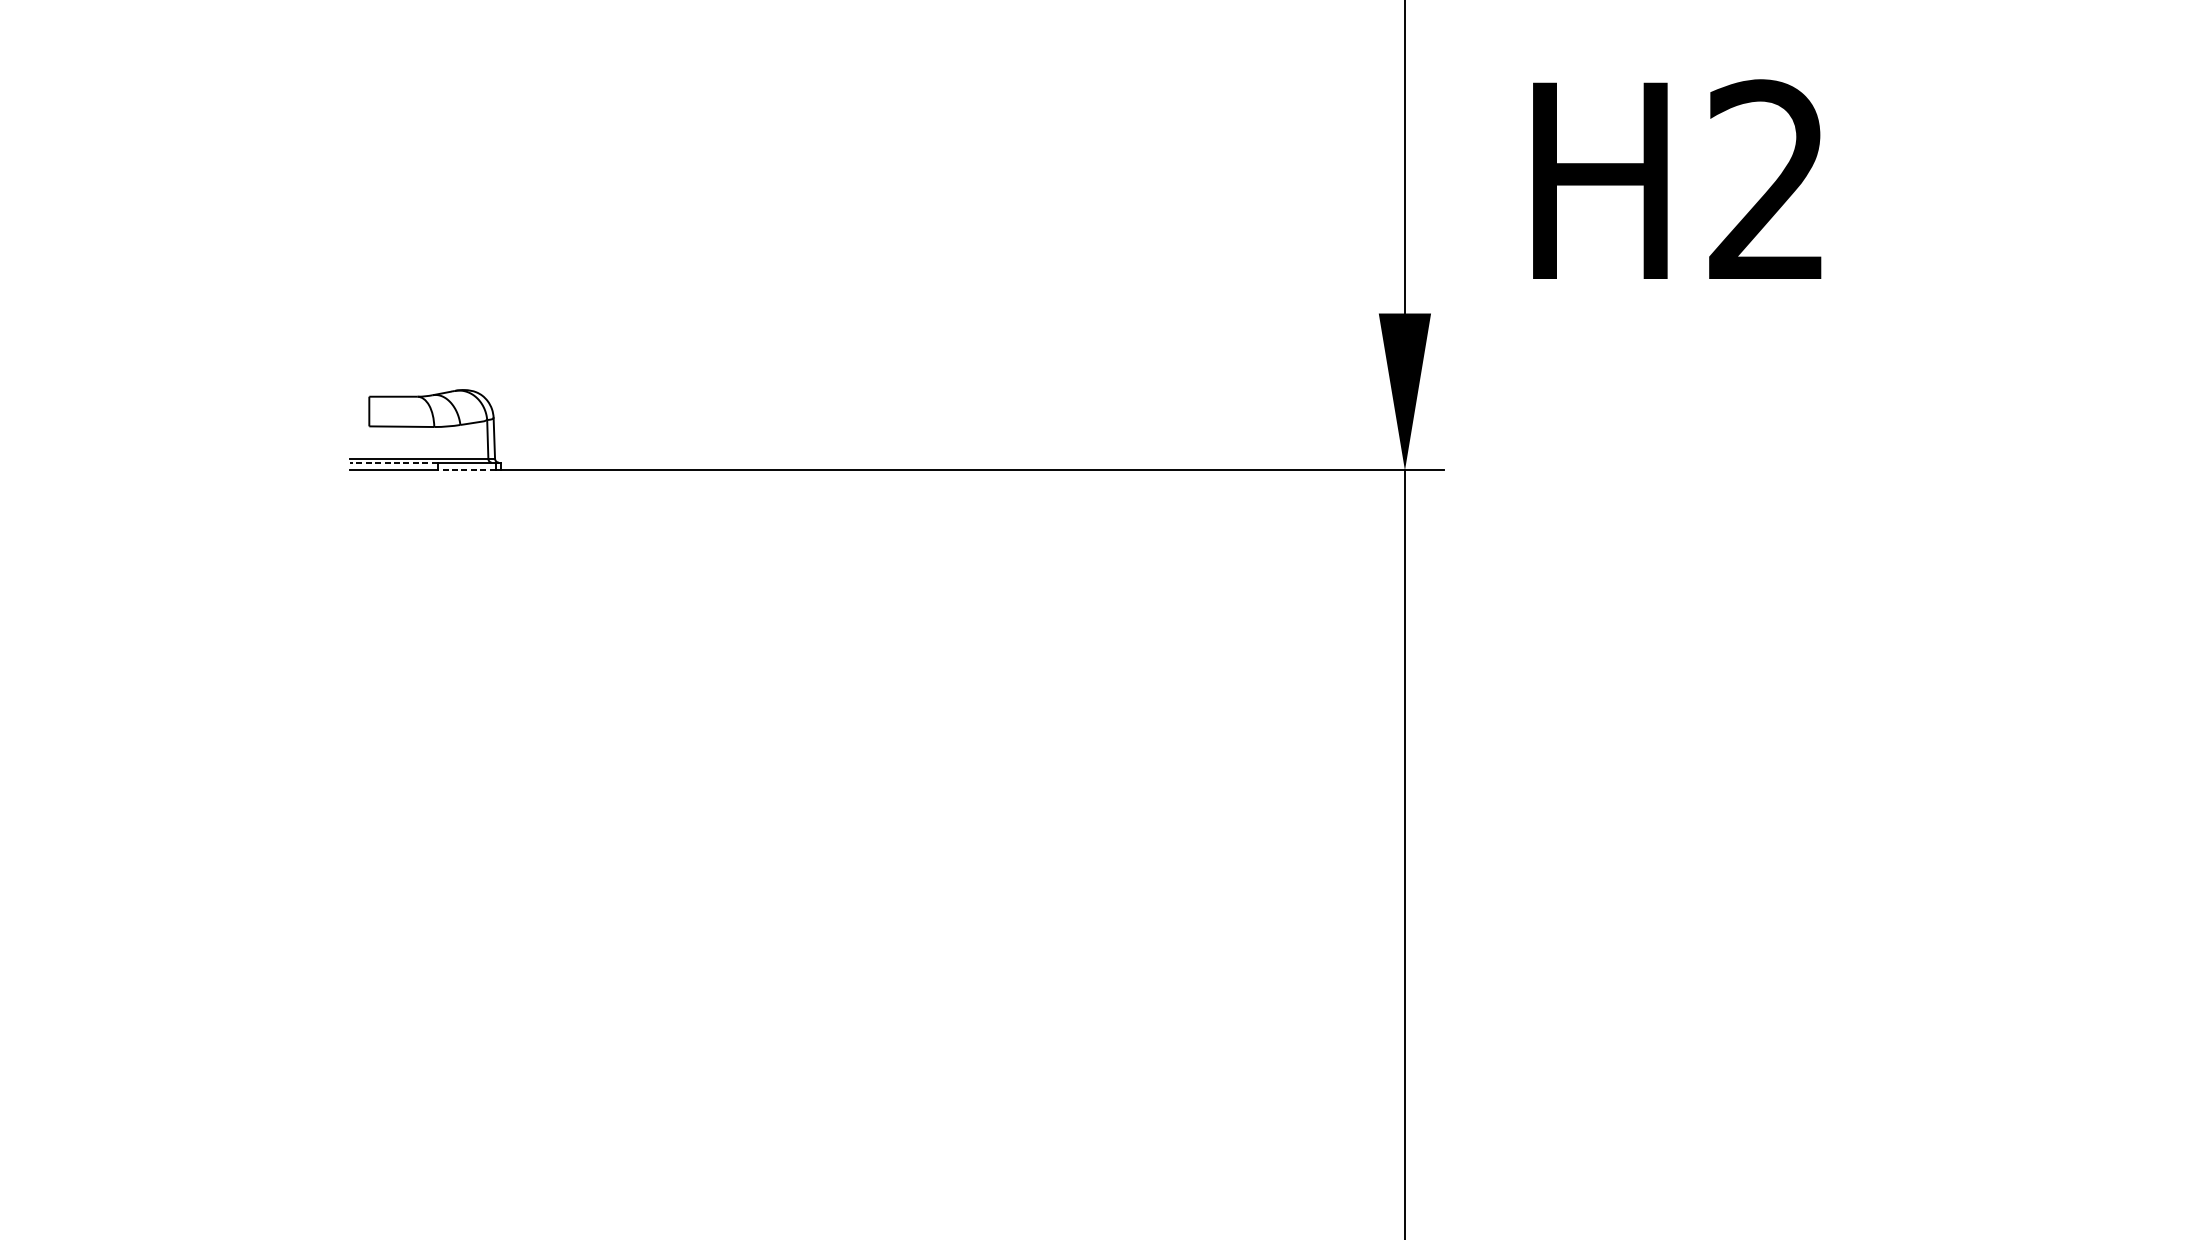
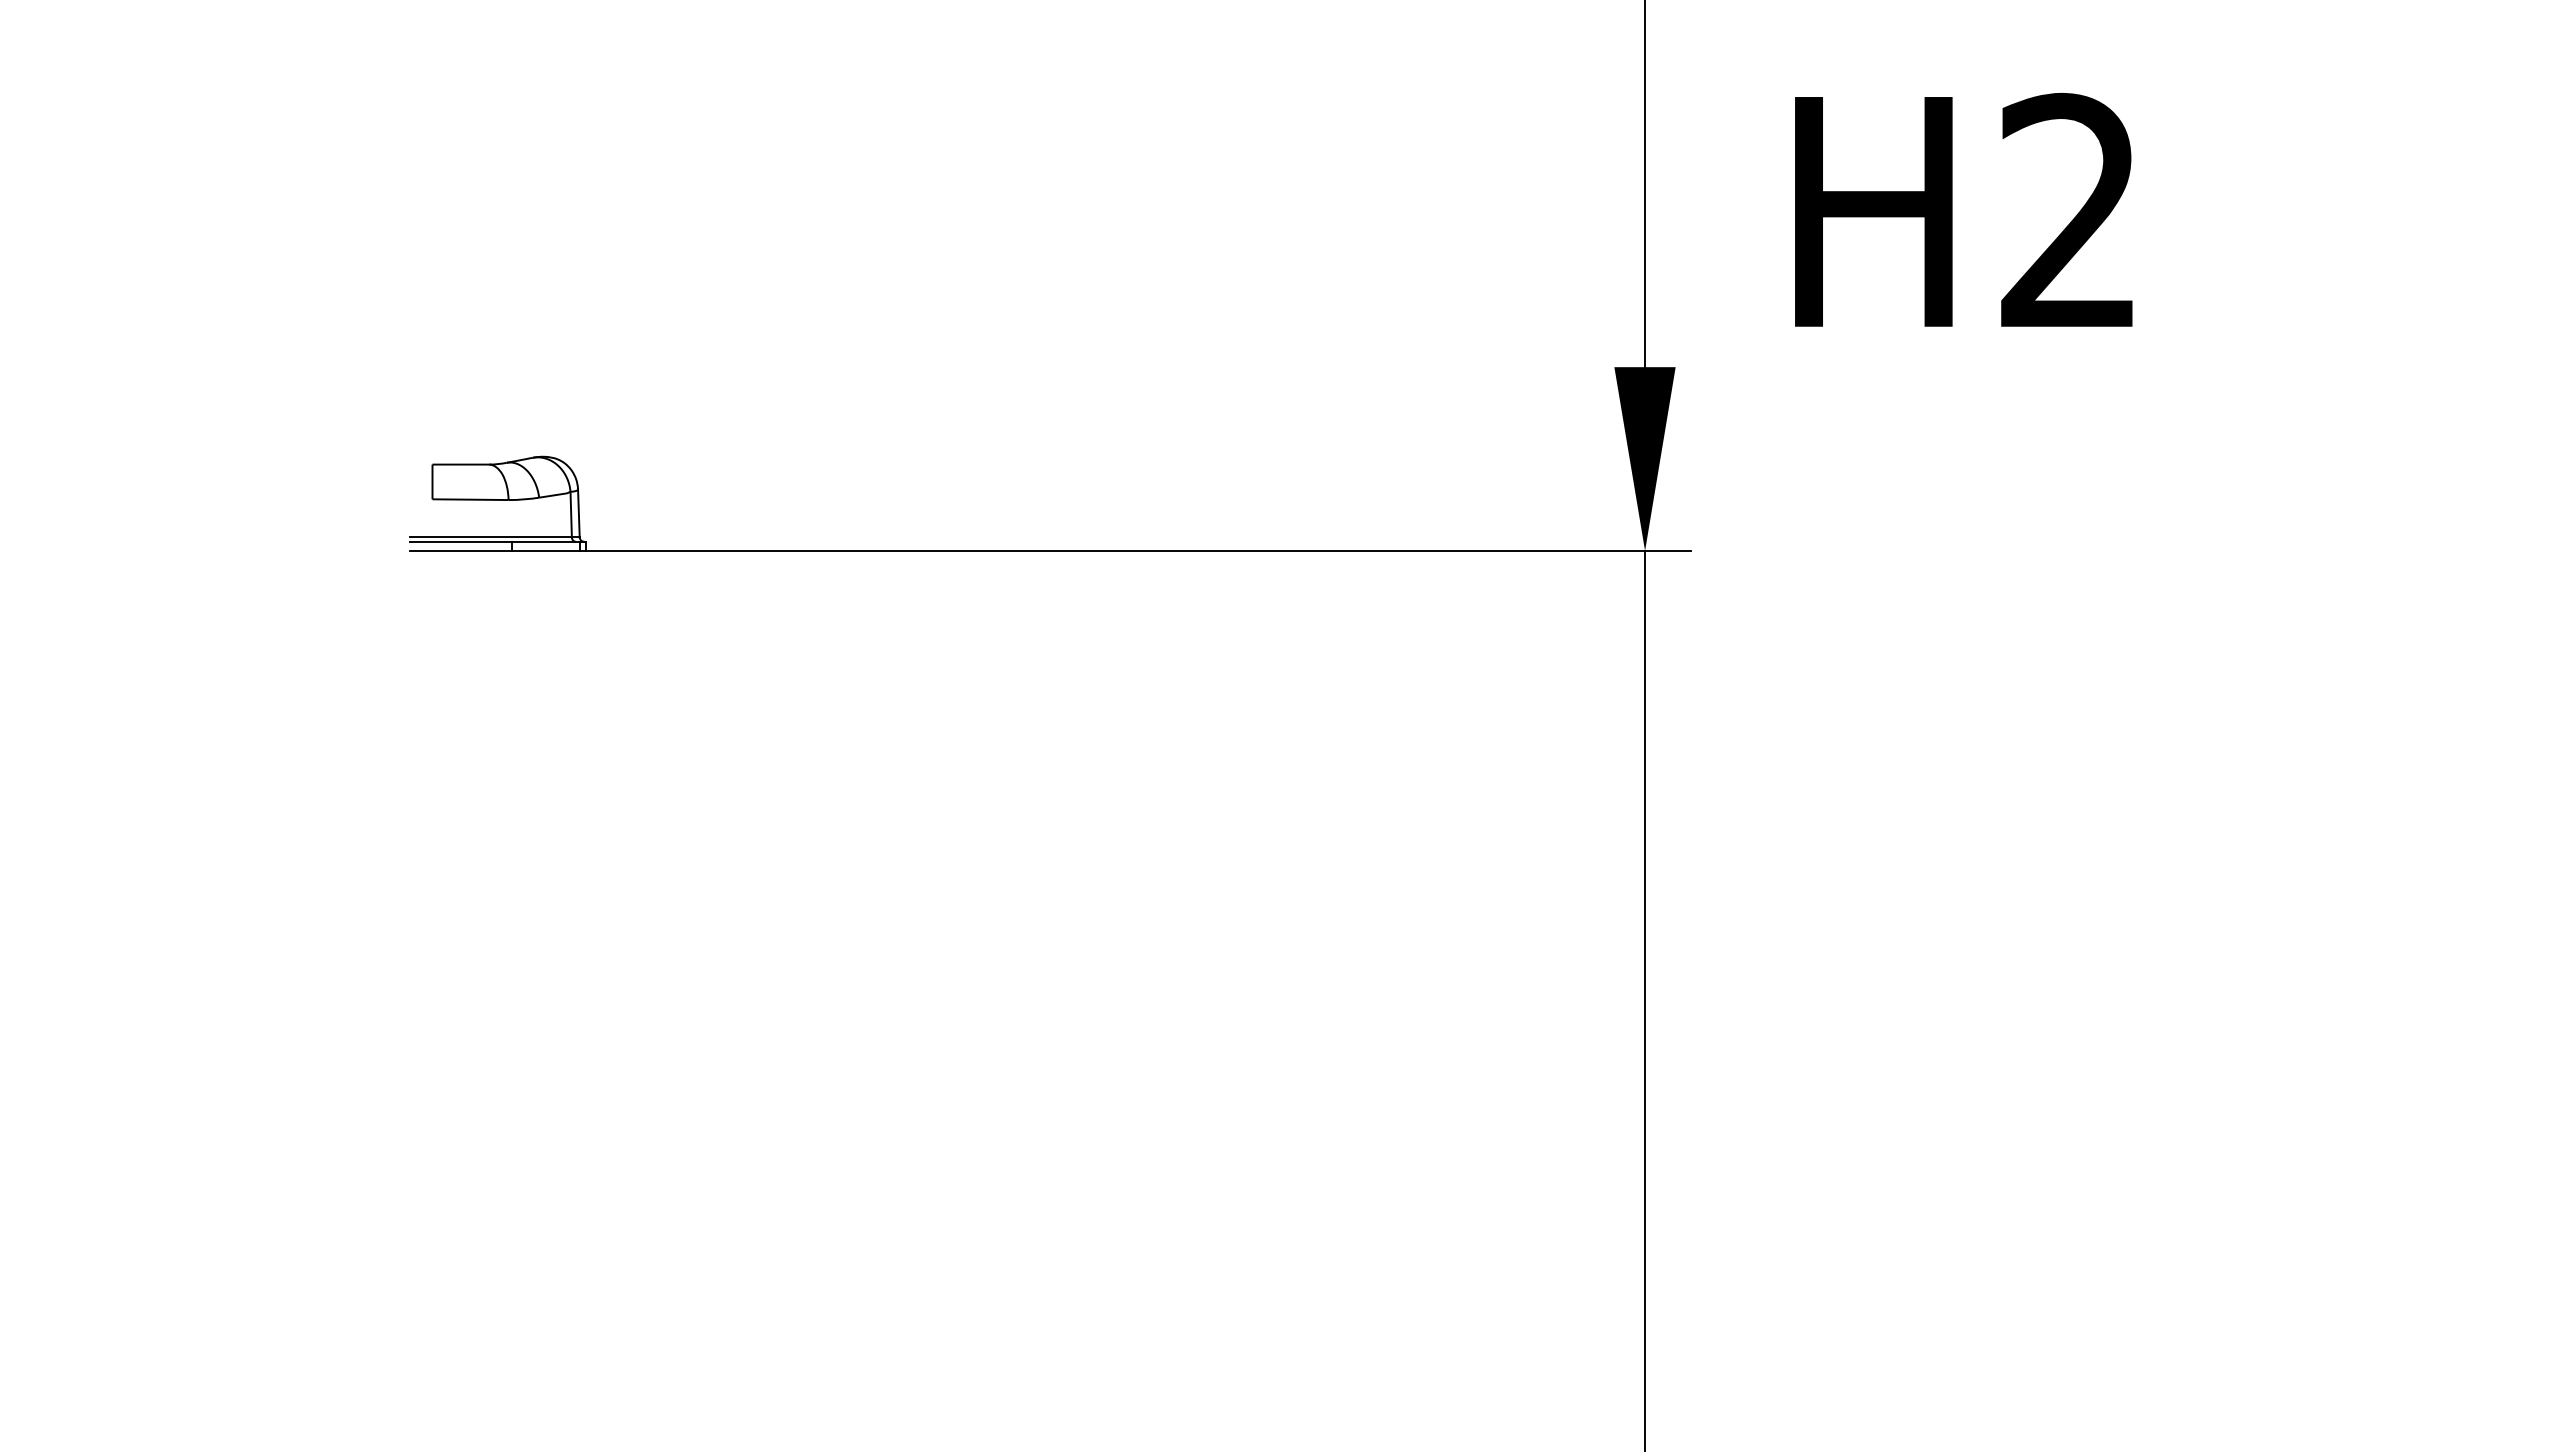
line: (393, 462) -> (460, 541), dashed -> solid
line: (466, 470) -> (546, 550), dashed -> solid

